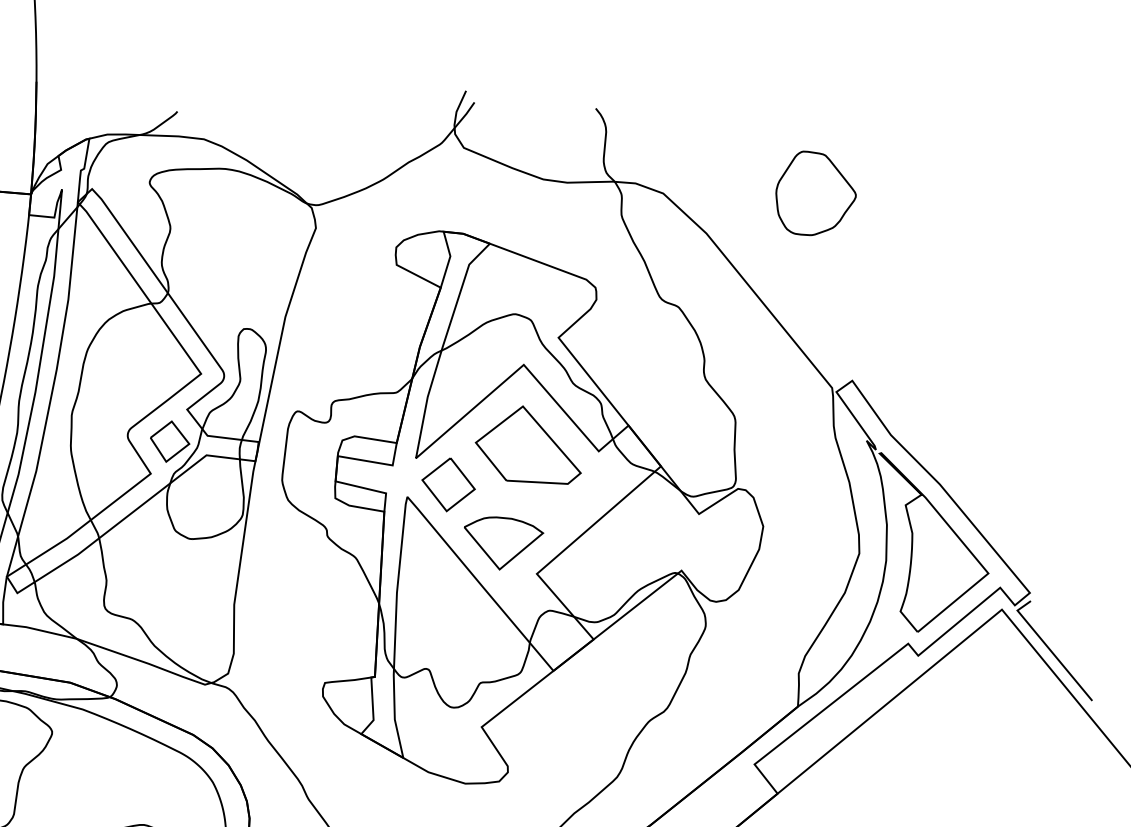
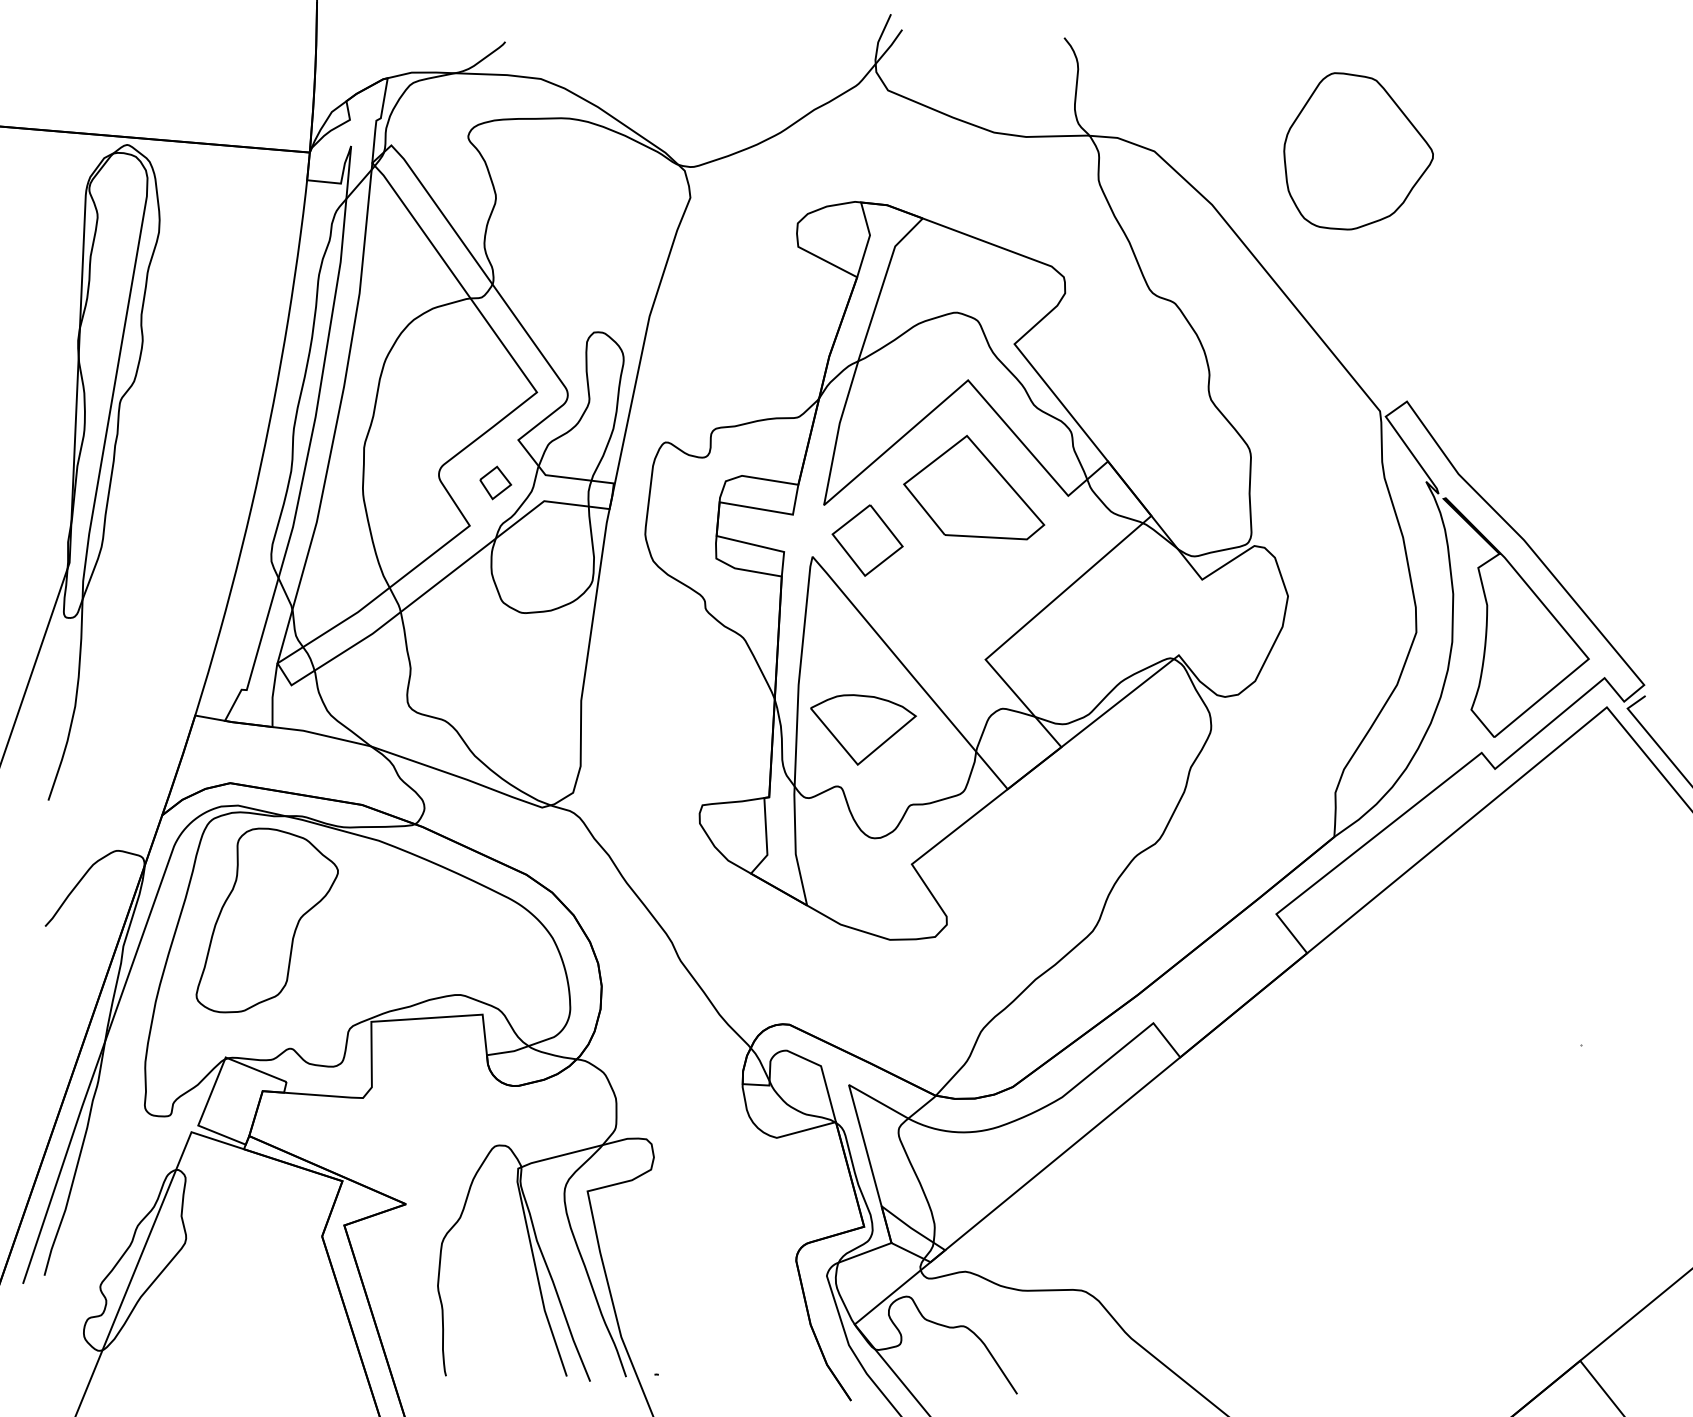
part: (816, 192) -> (1358, 150), size x1.4
part: (170, 441) -> (495, 482), size x0.6
part: (503, 543) -> (863, 729), moved

